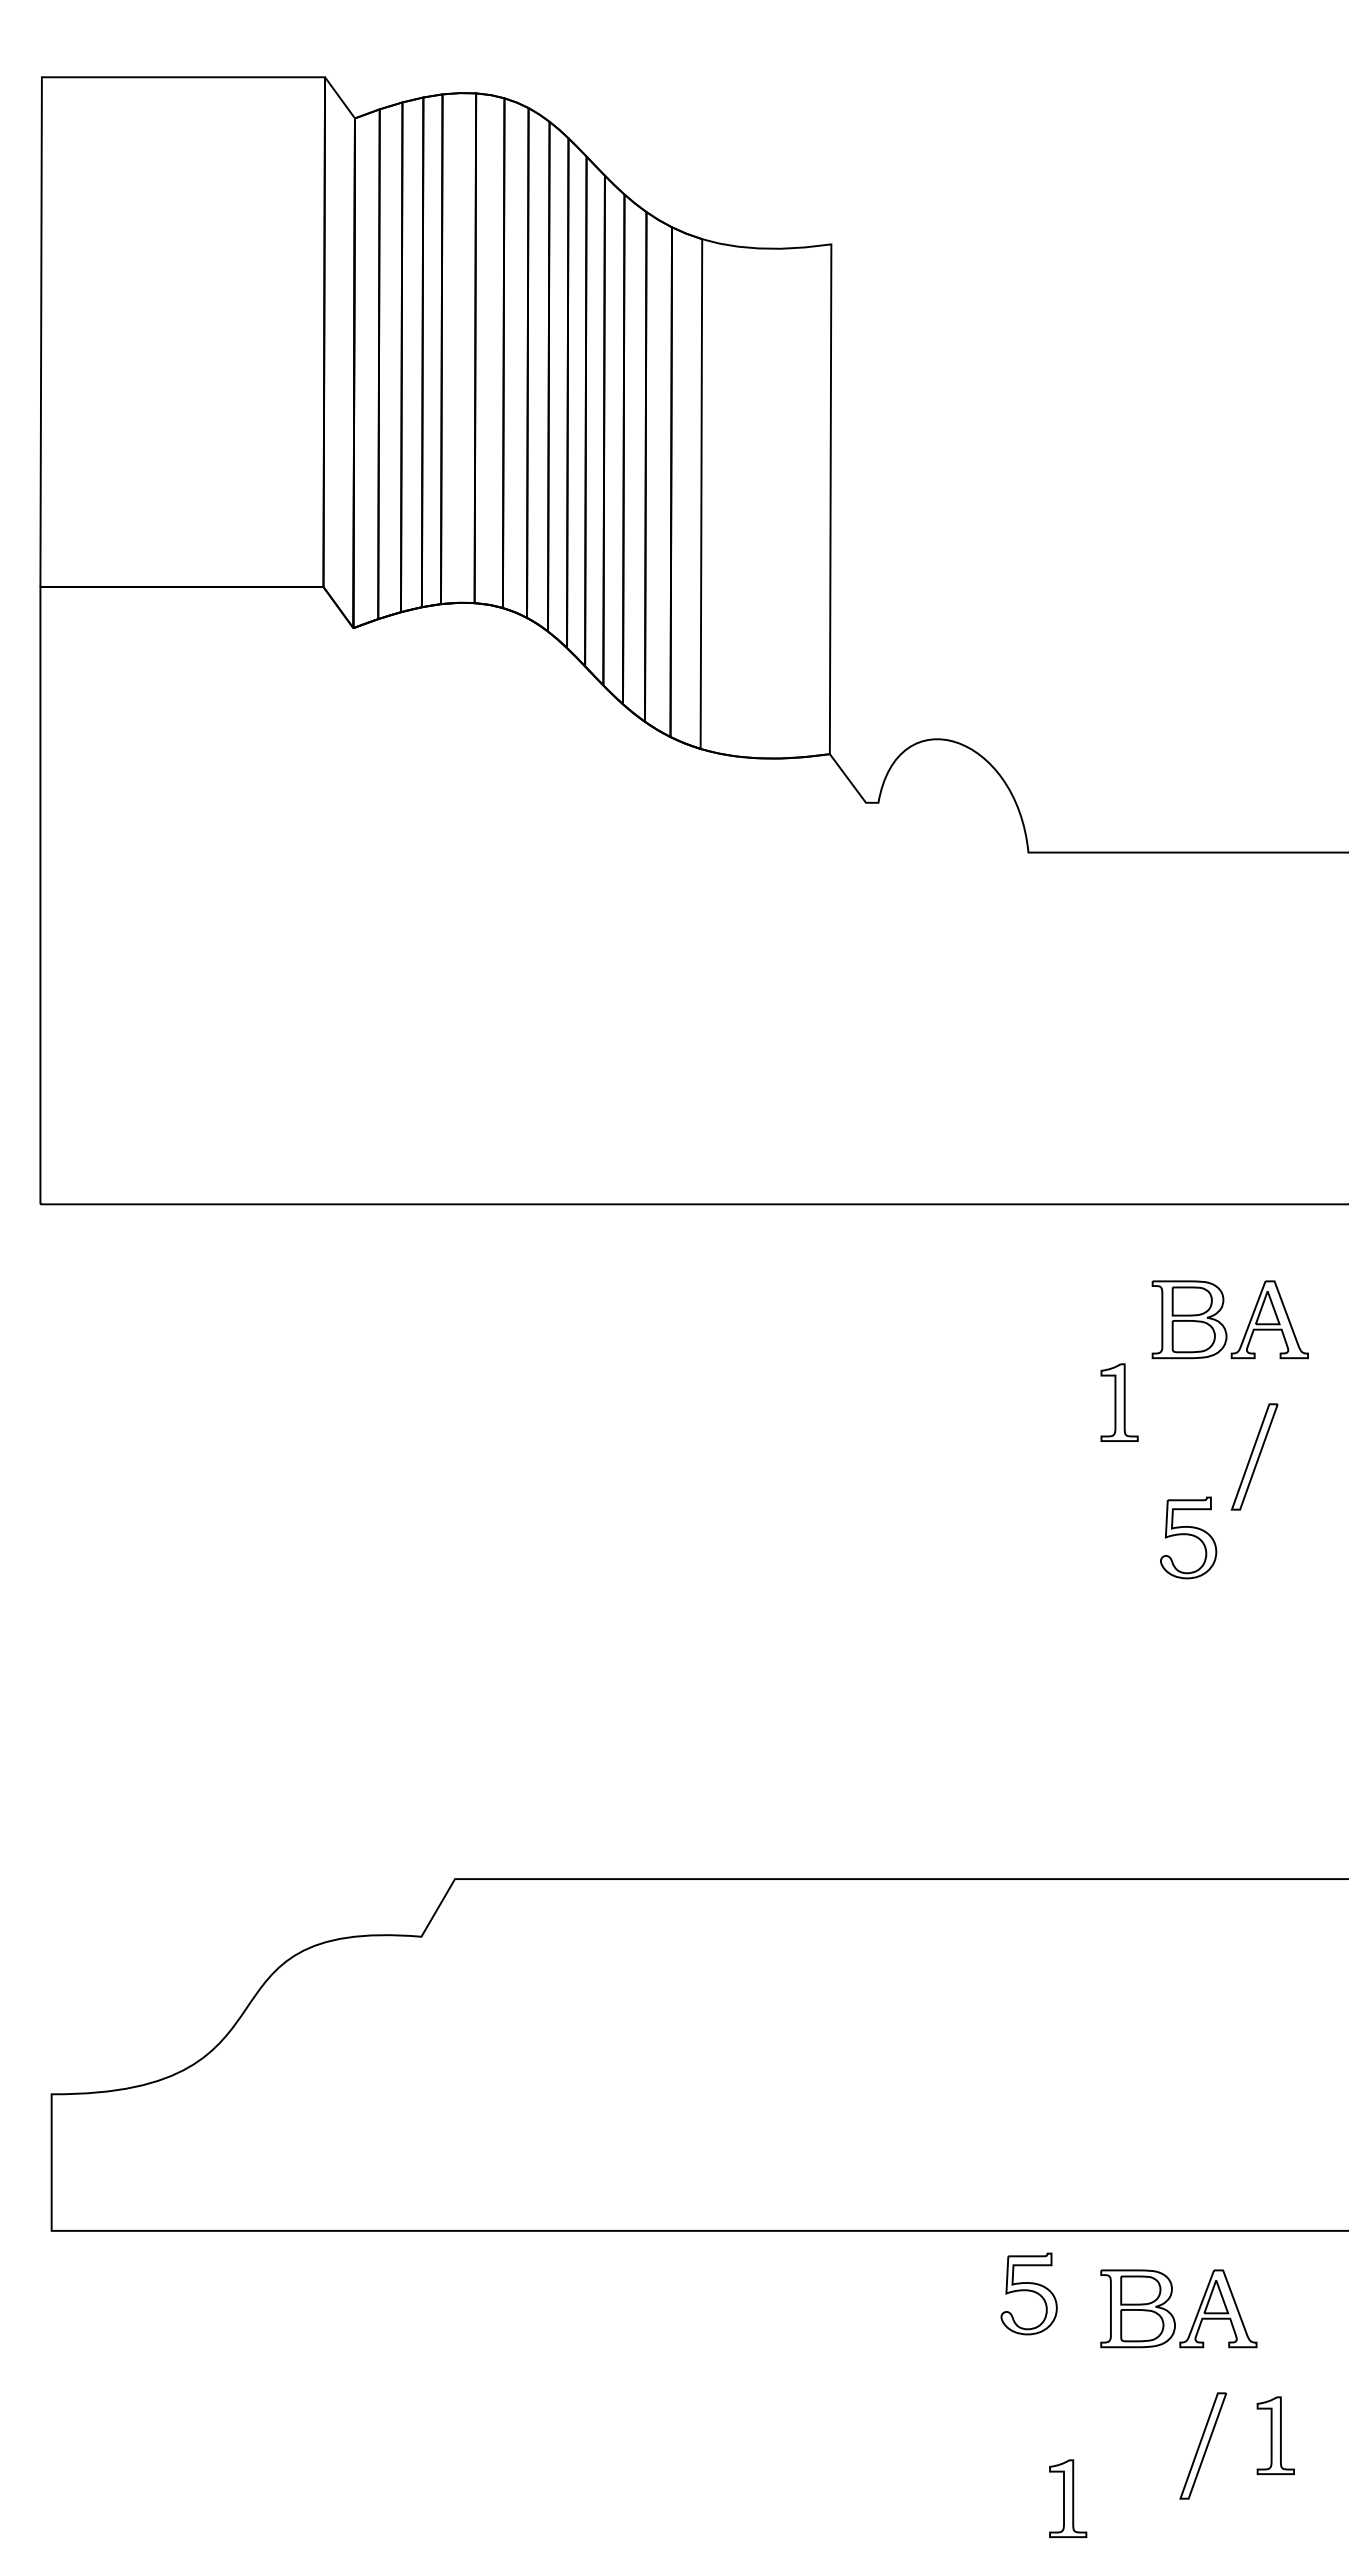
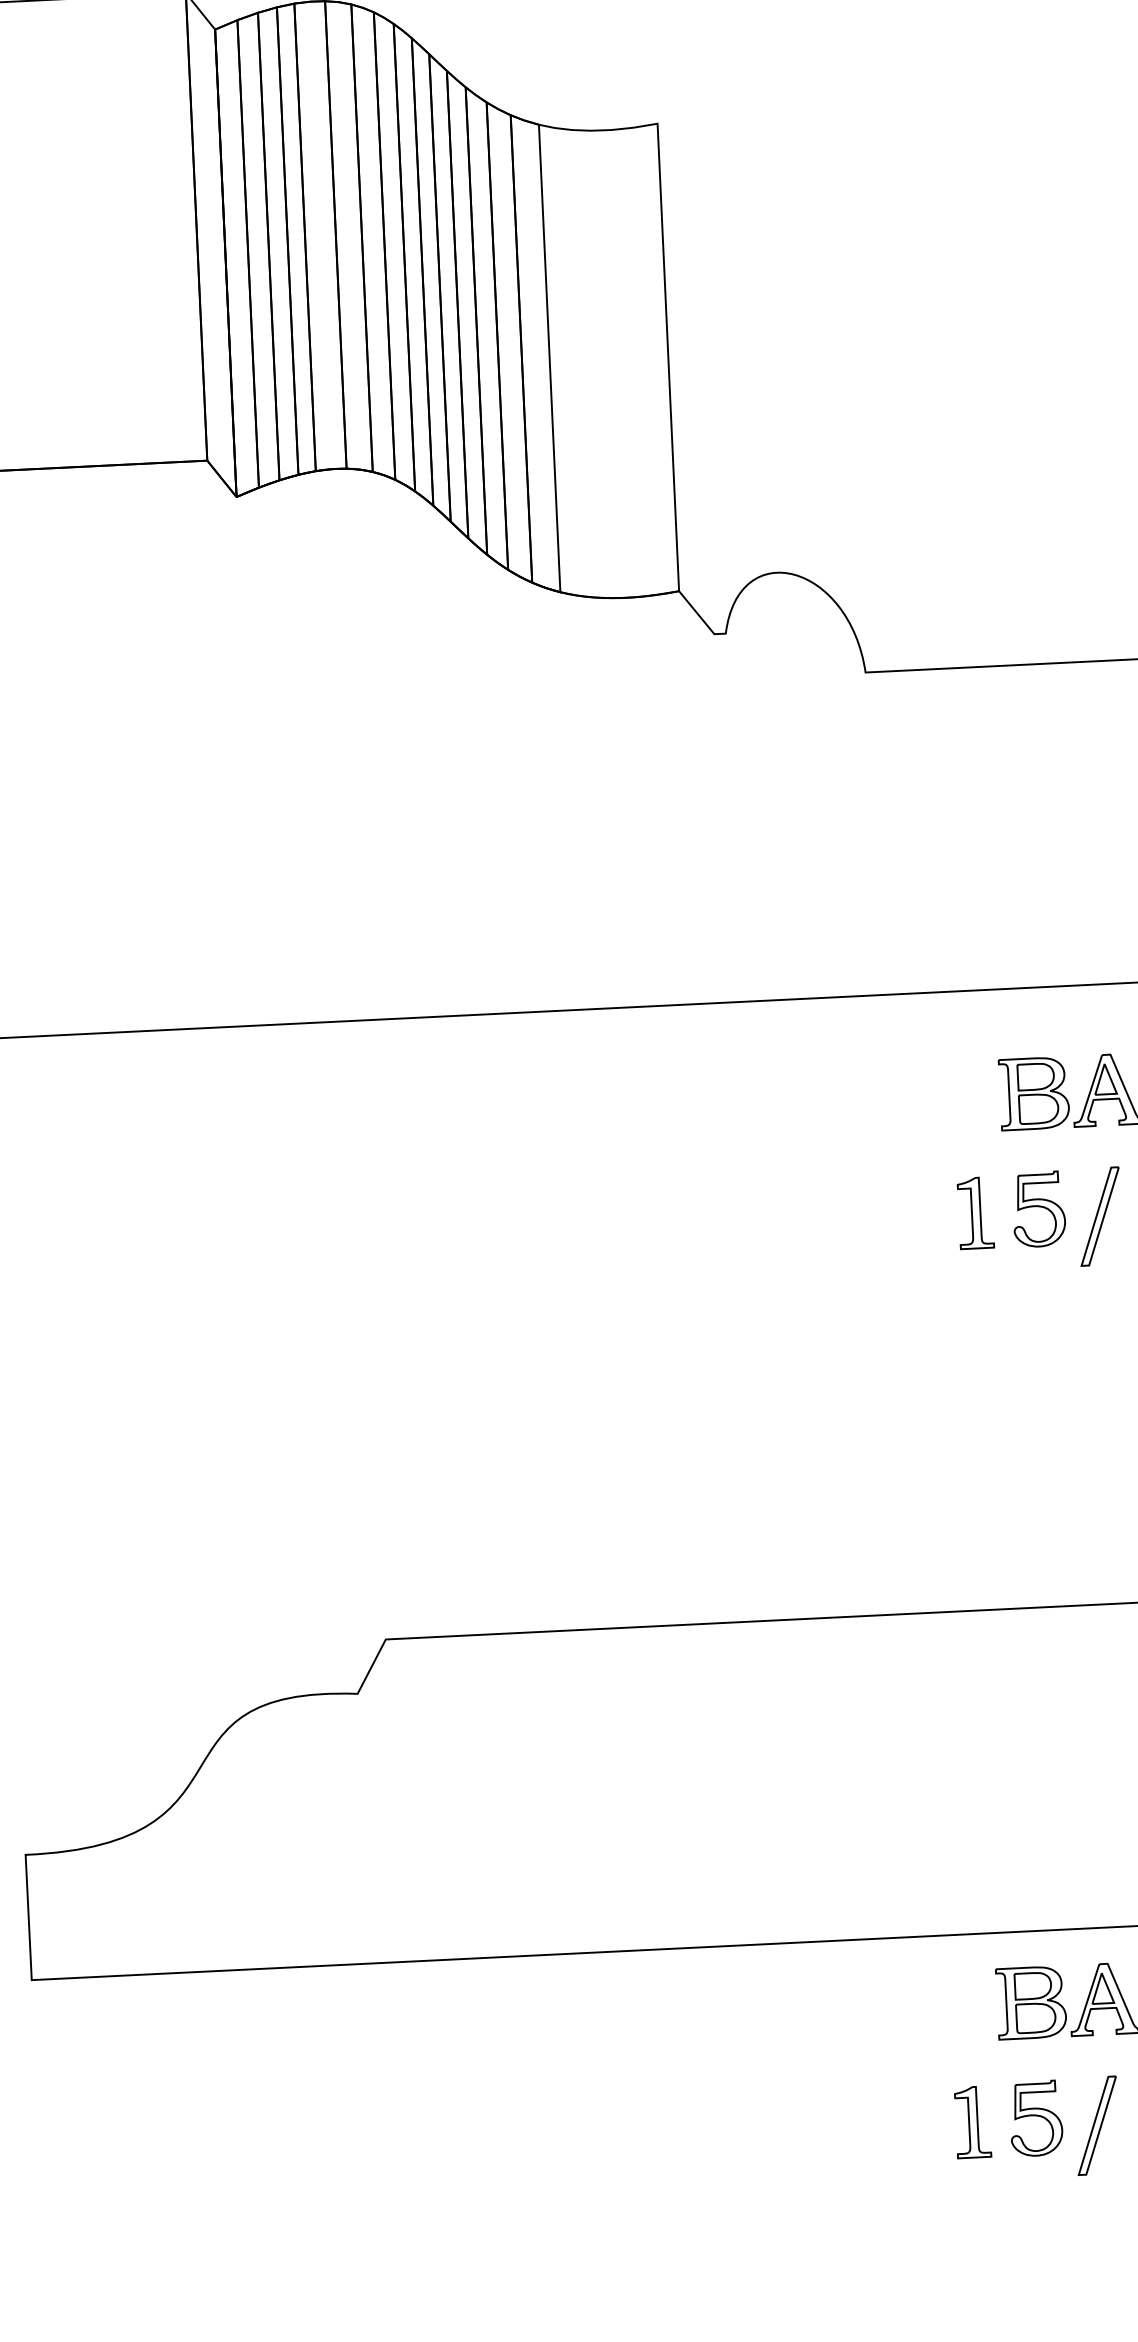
part: (1119, 1402) -> (975, 1213), moved
part: (1188, 1537) -> (1038, 1209), moved
part: (1028, 2293) -> (1035, 2118), moved
part: (1068, 2498) -> (973, 2122), moved

